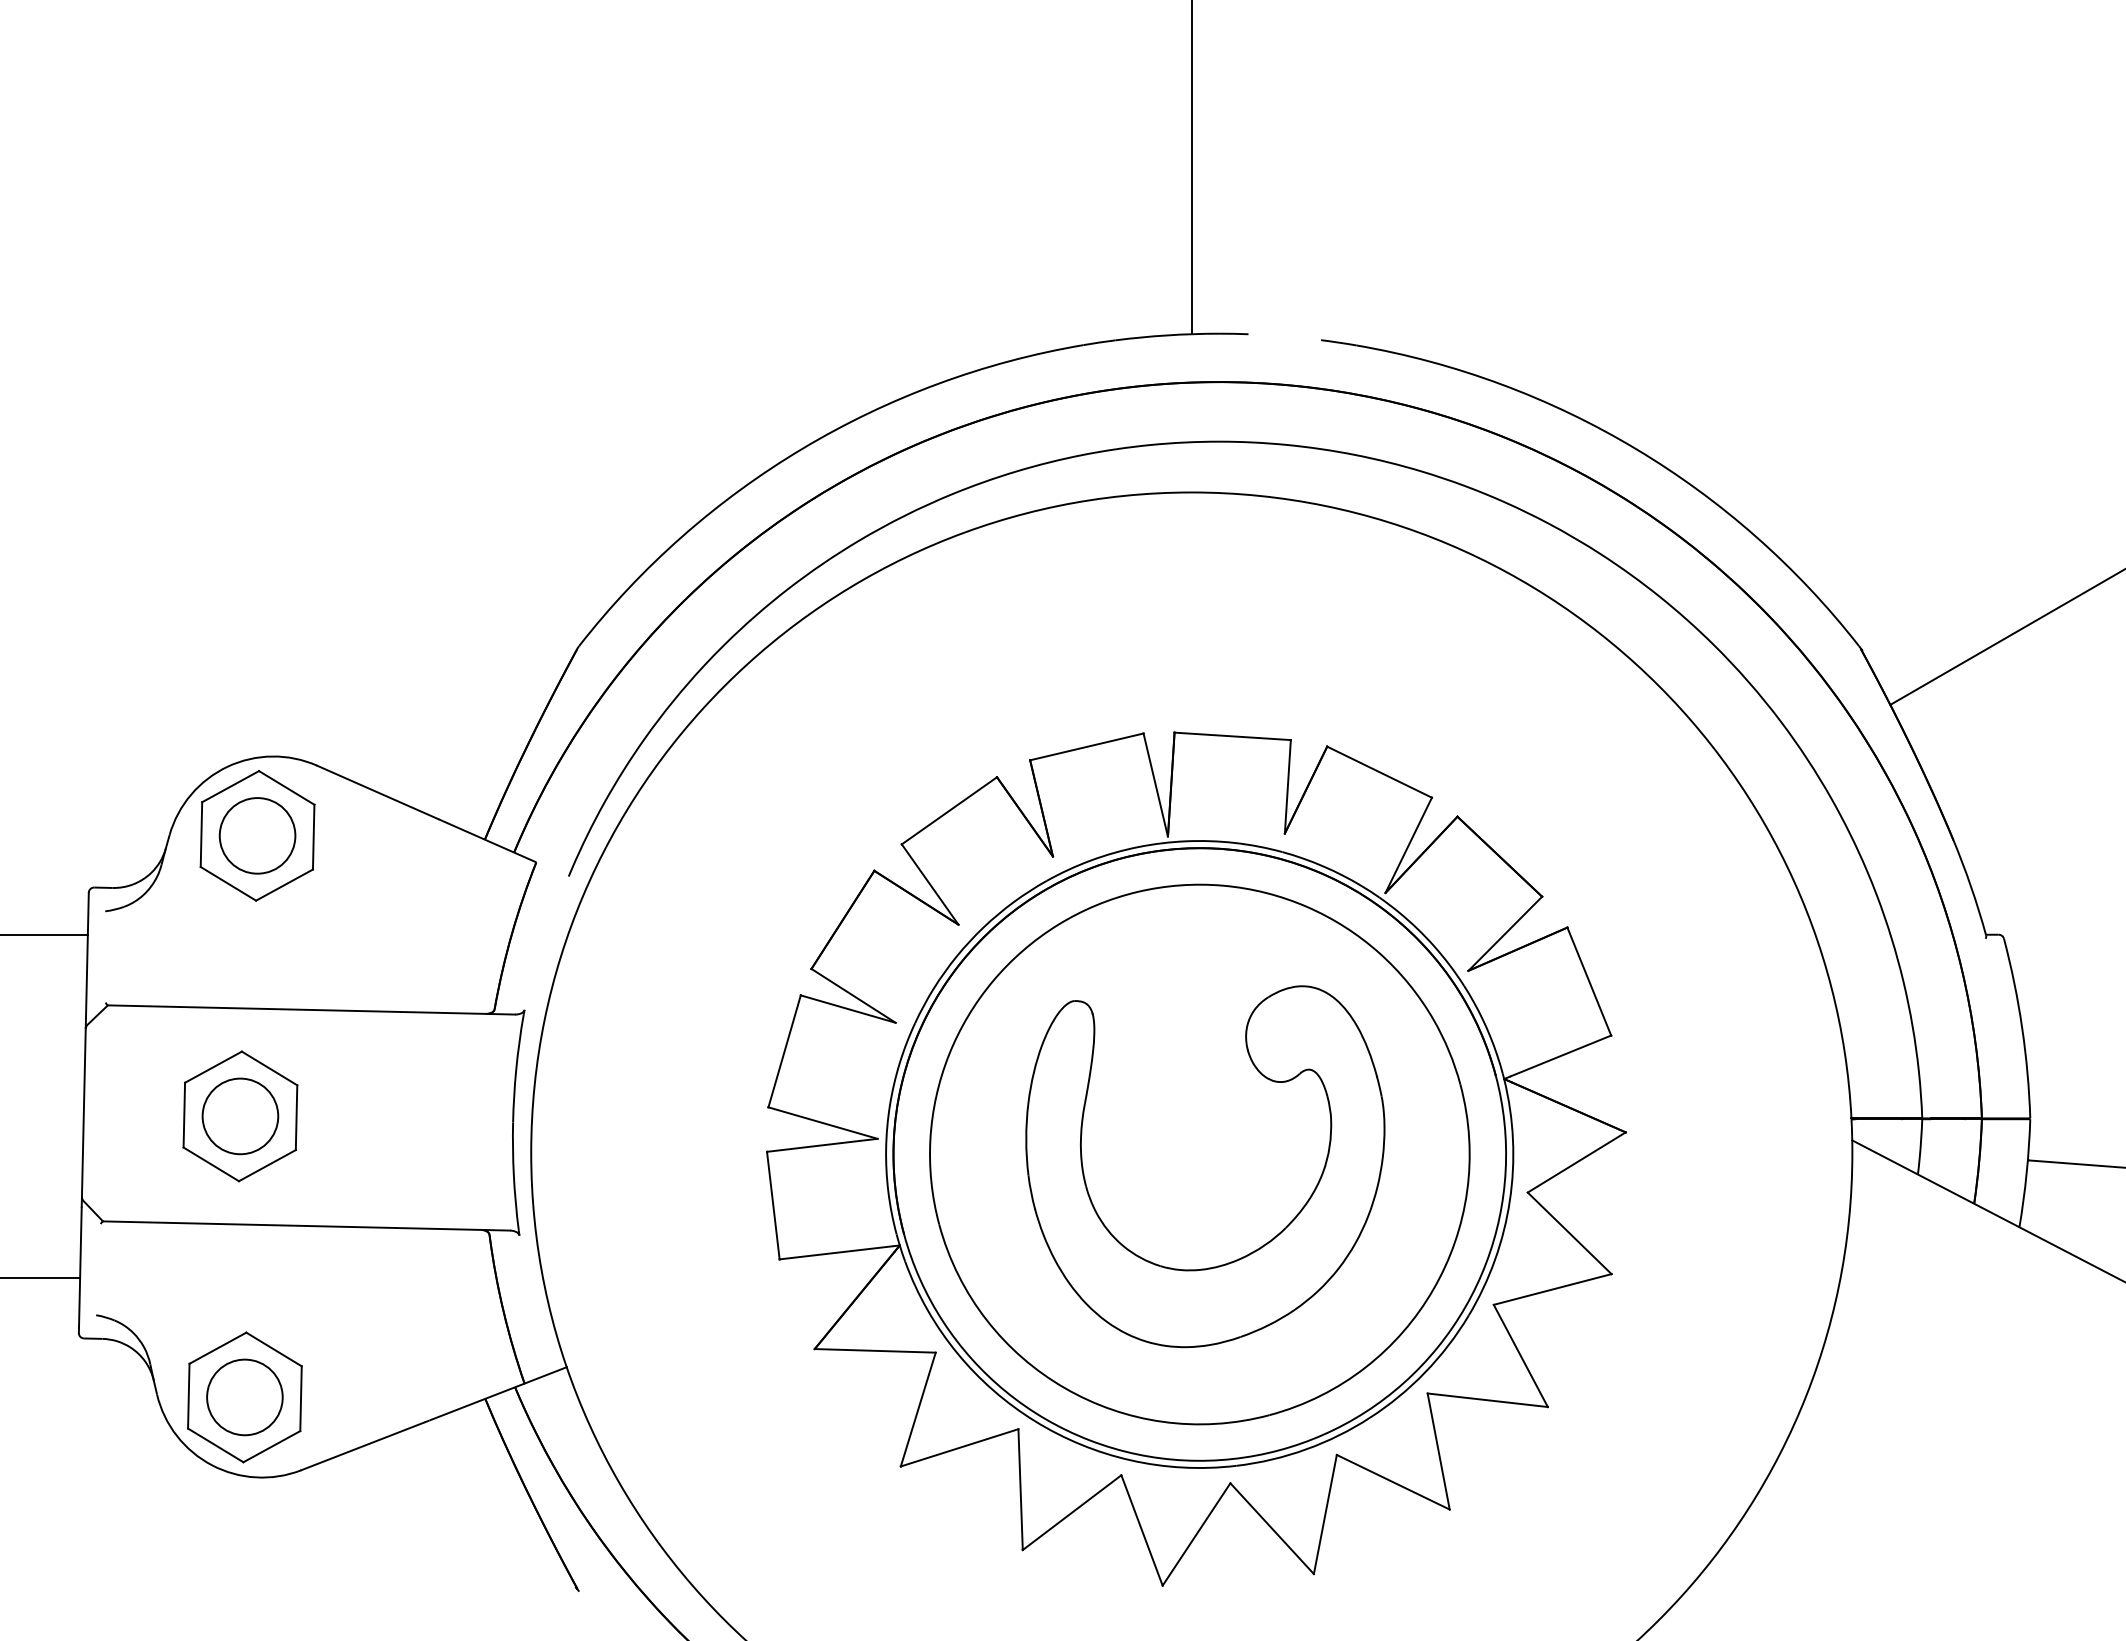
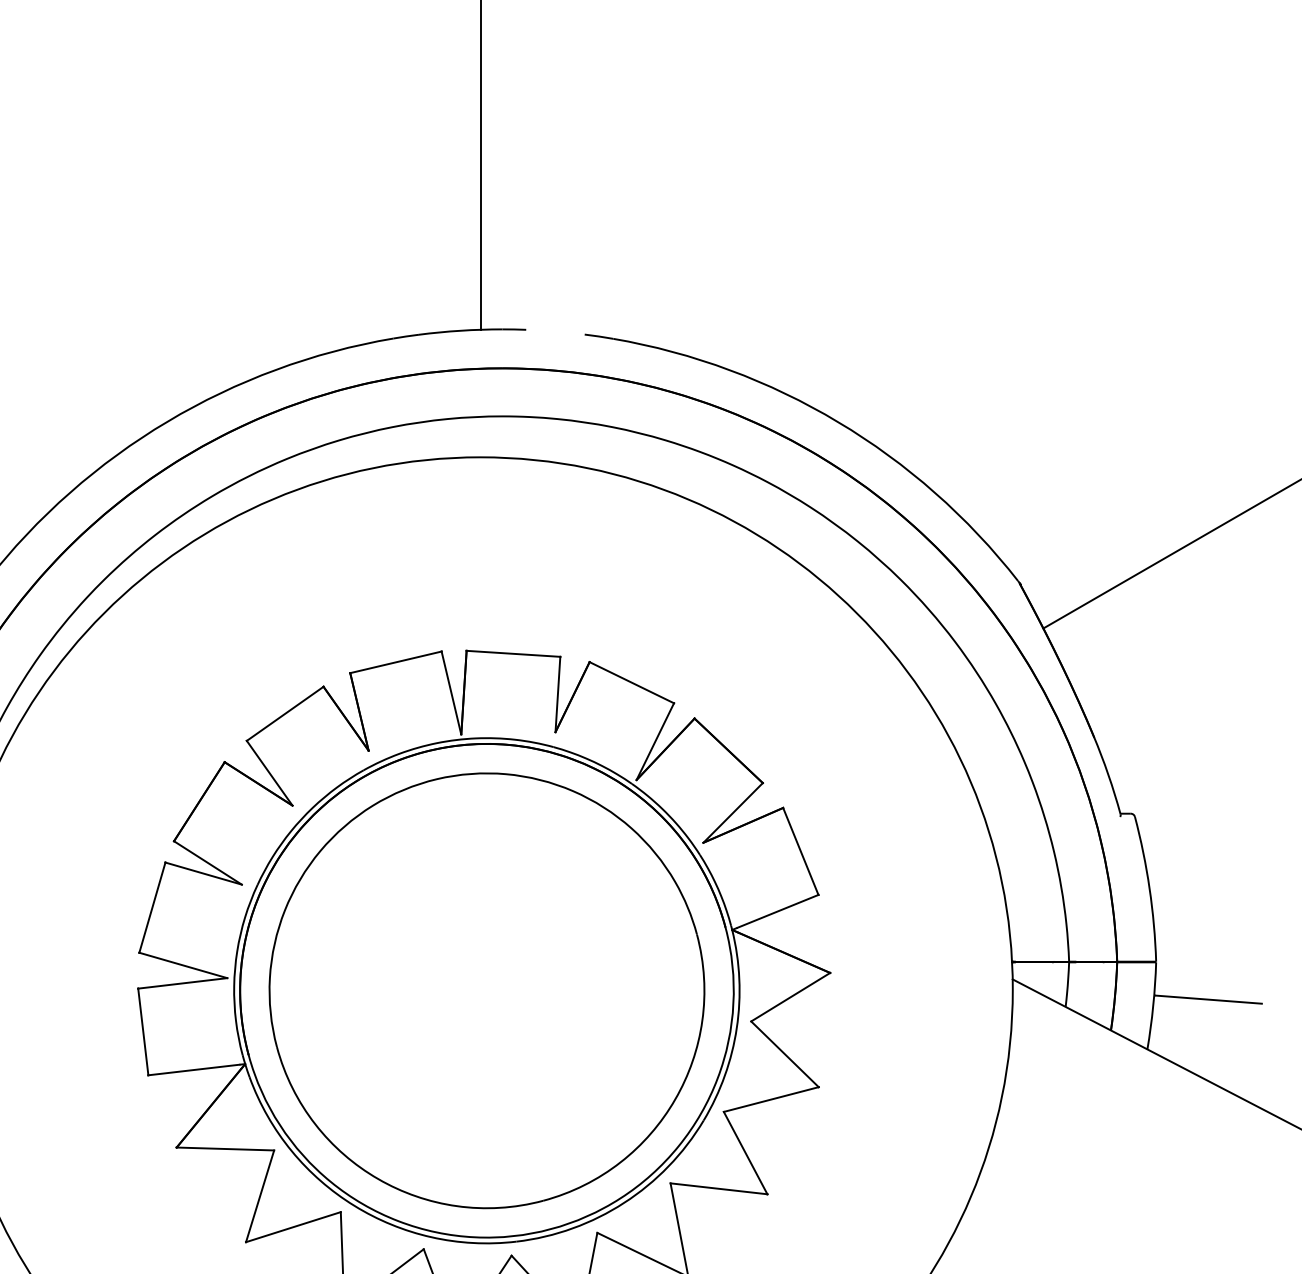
part: (1248, 1253) -> (526, 1070), removed

